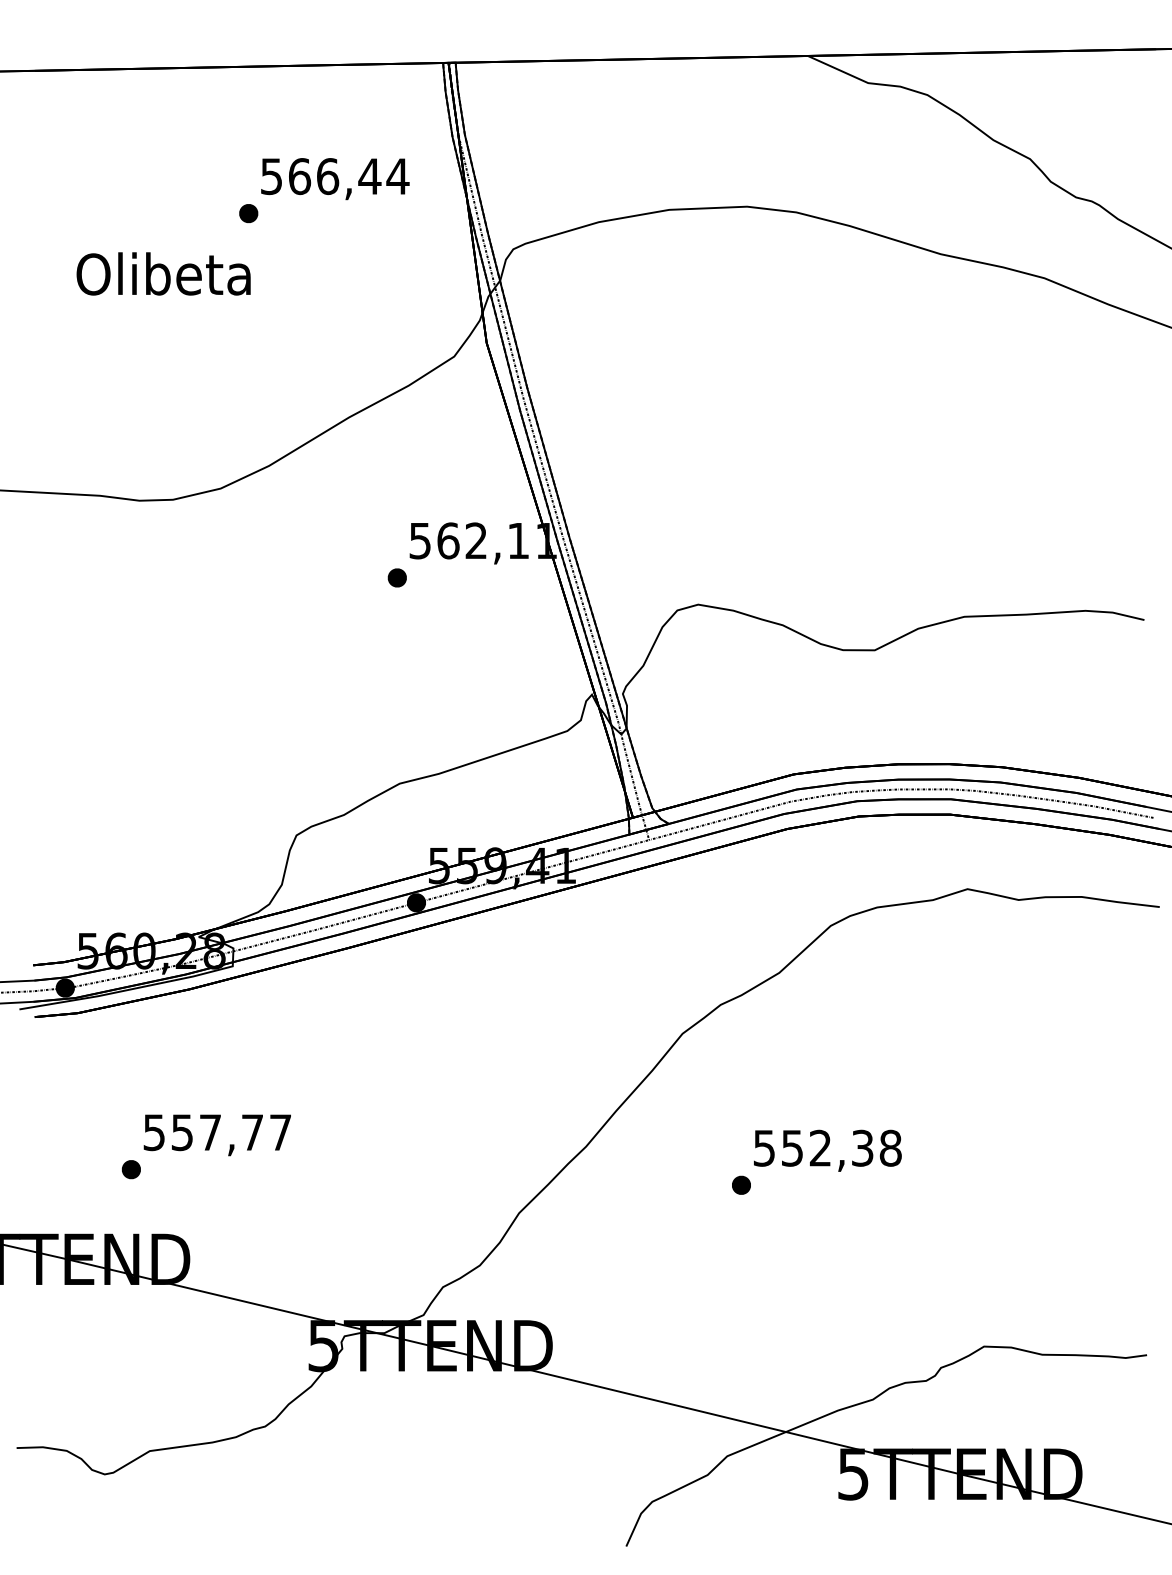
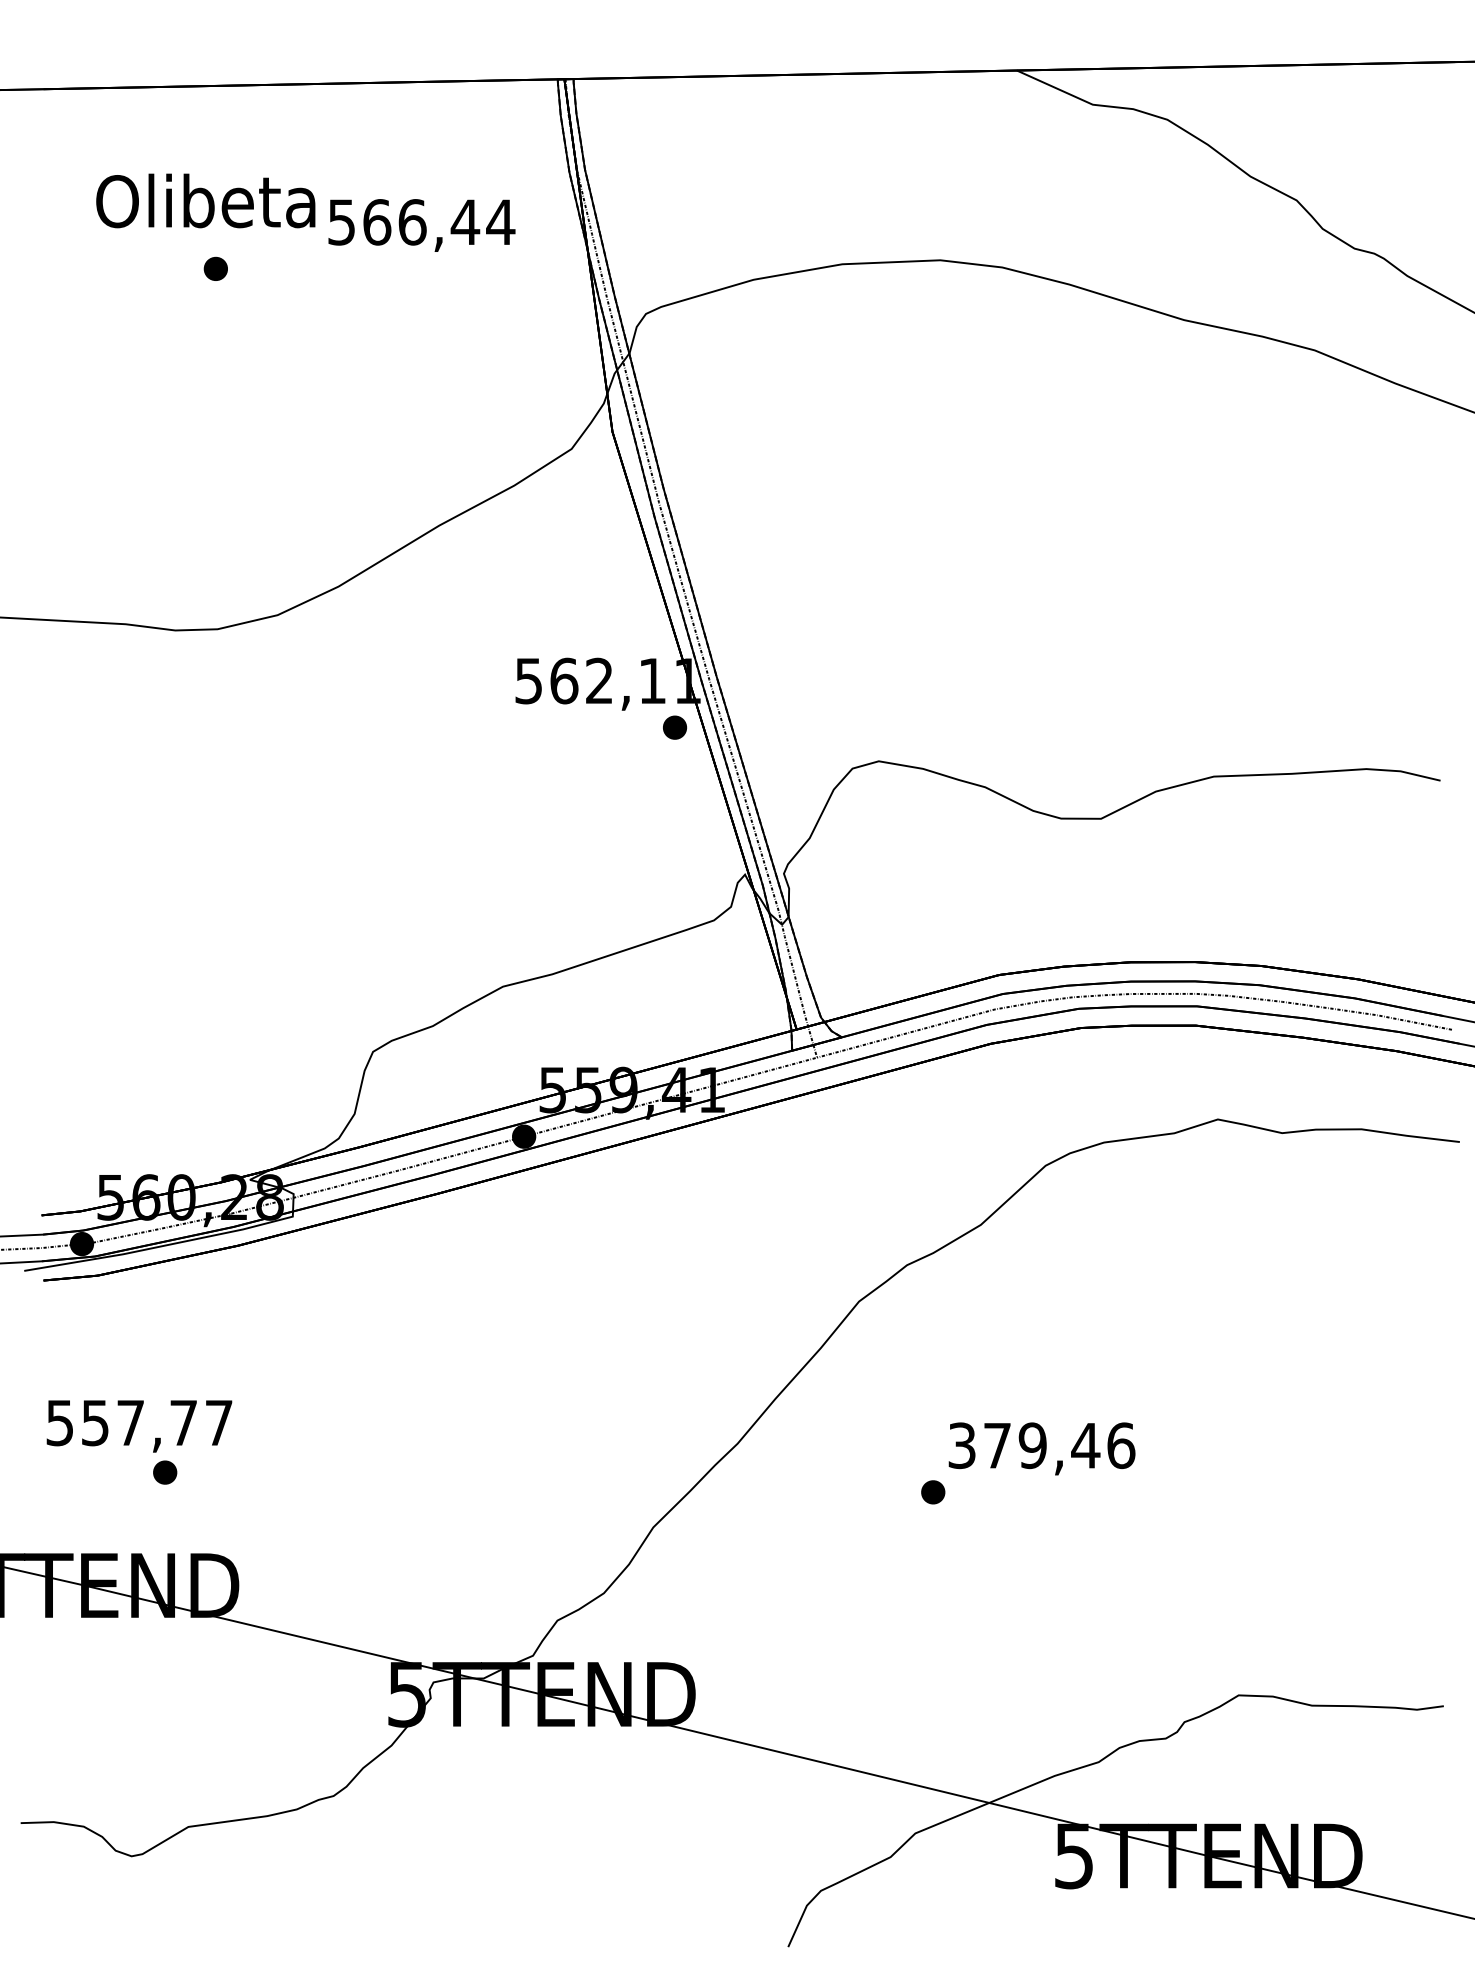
part: (248, 213) -> (215, 268), moved
text: (163, 273) -> (205, 200), moved
part: (397, 577) -> (675, 727), moved
text: (217, 1135) -> (139, 1426), moved
text: (828, 1148) -> (1042, 1445), 552,38 -> 379,46

